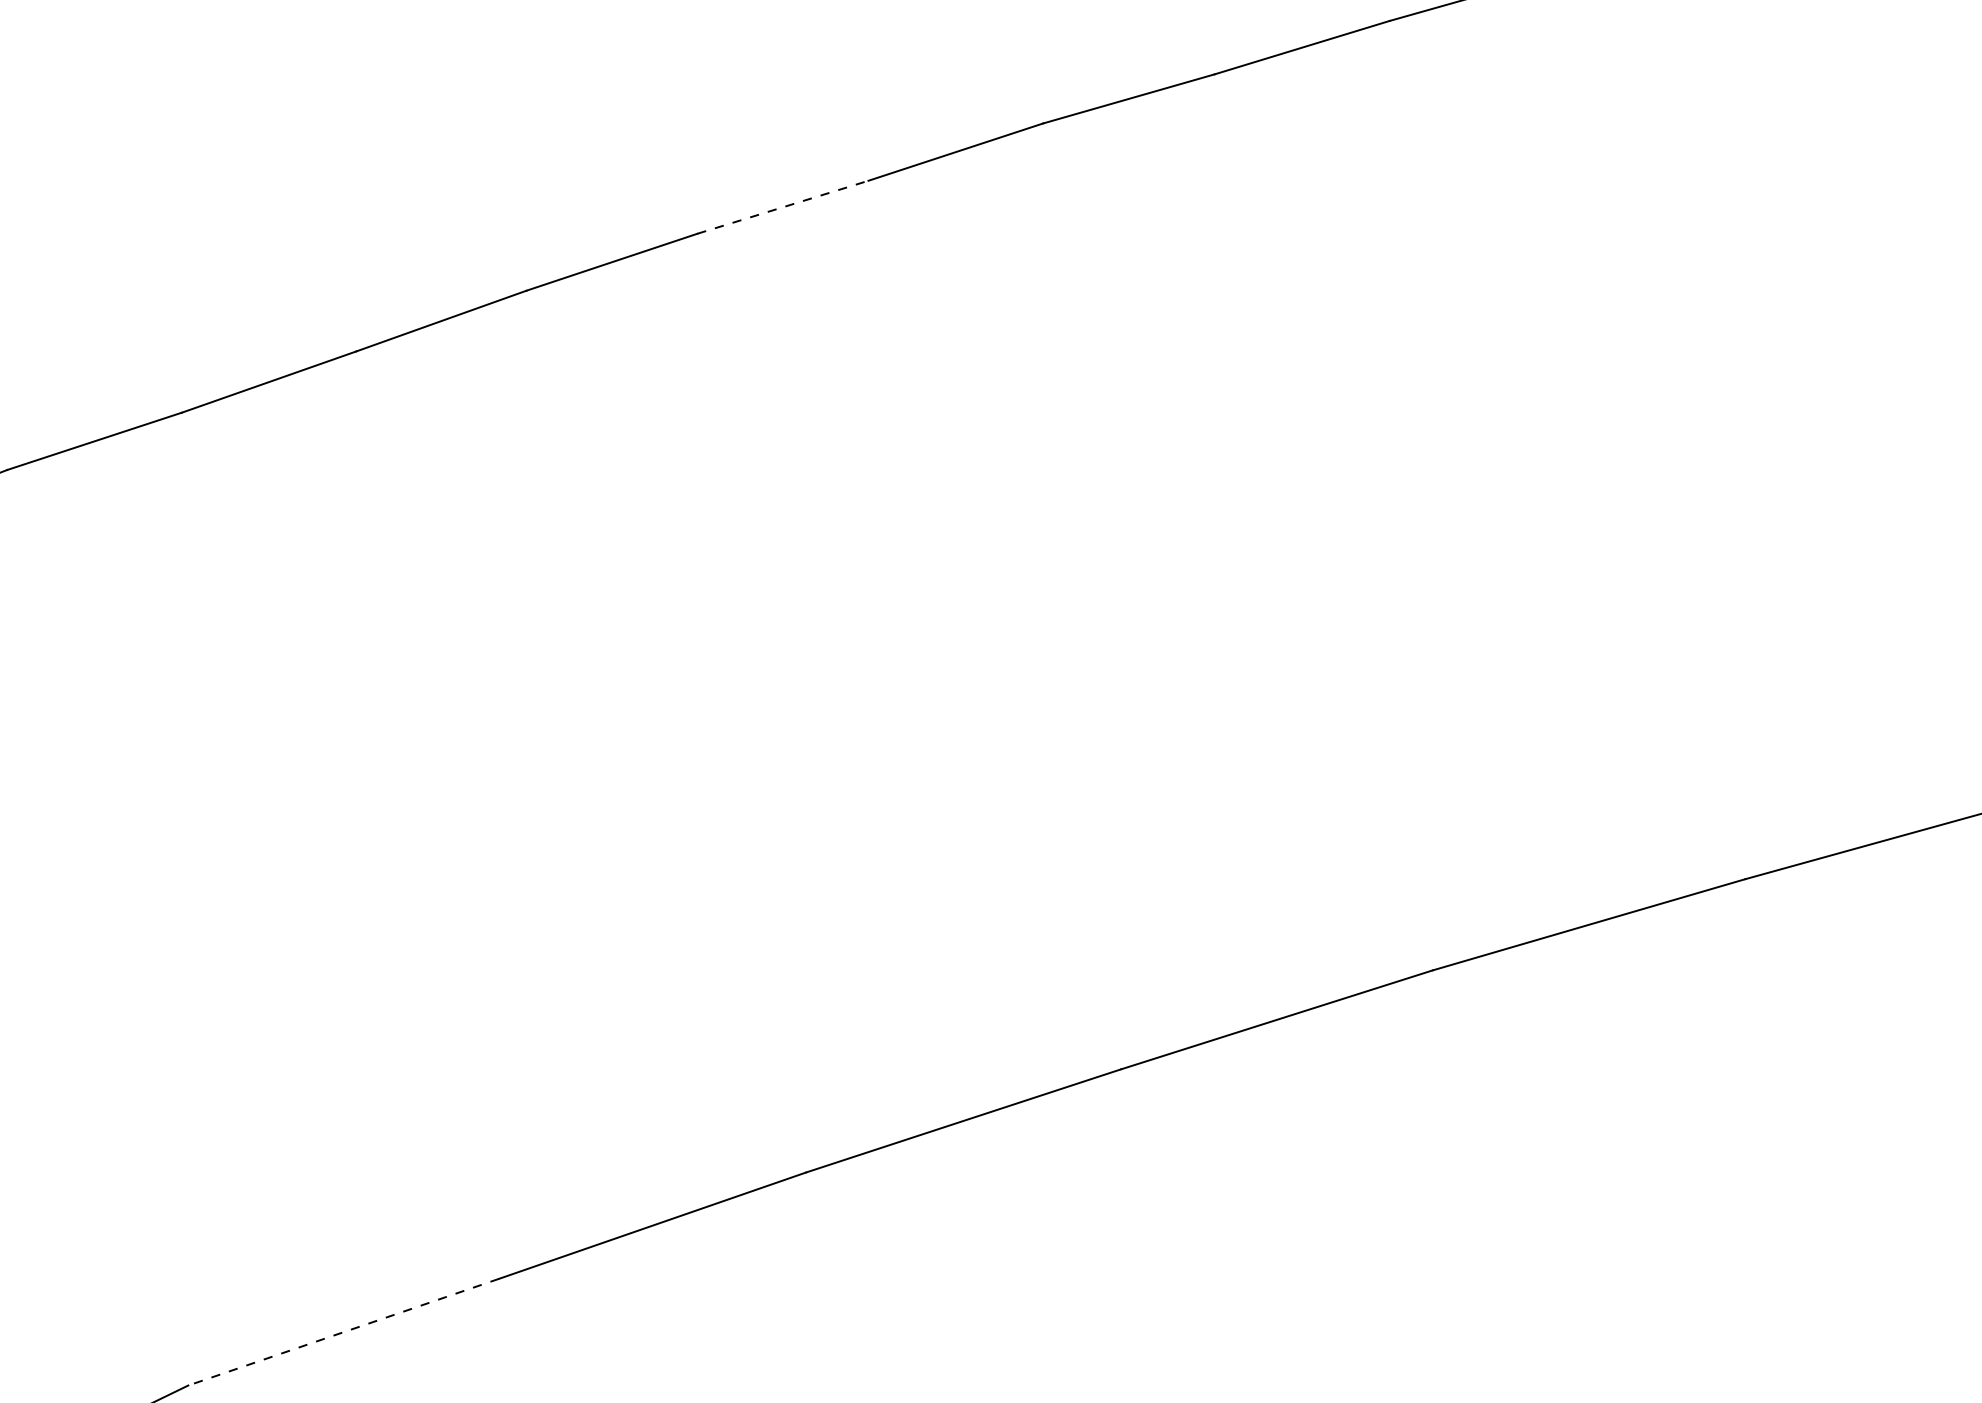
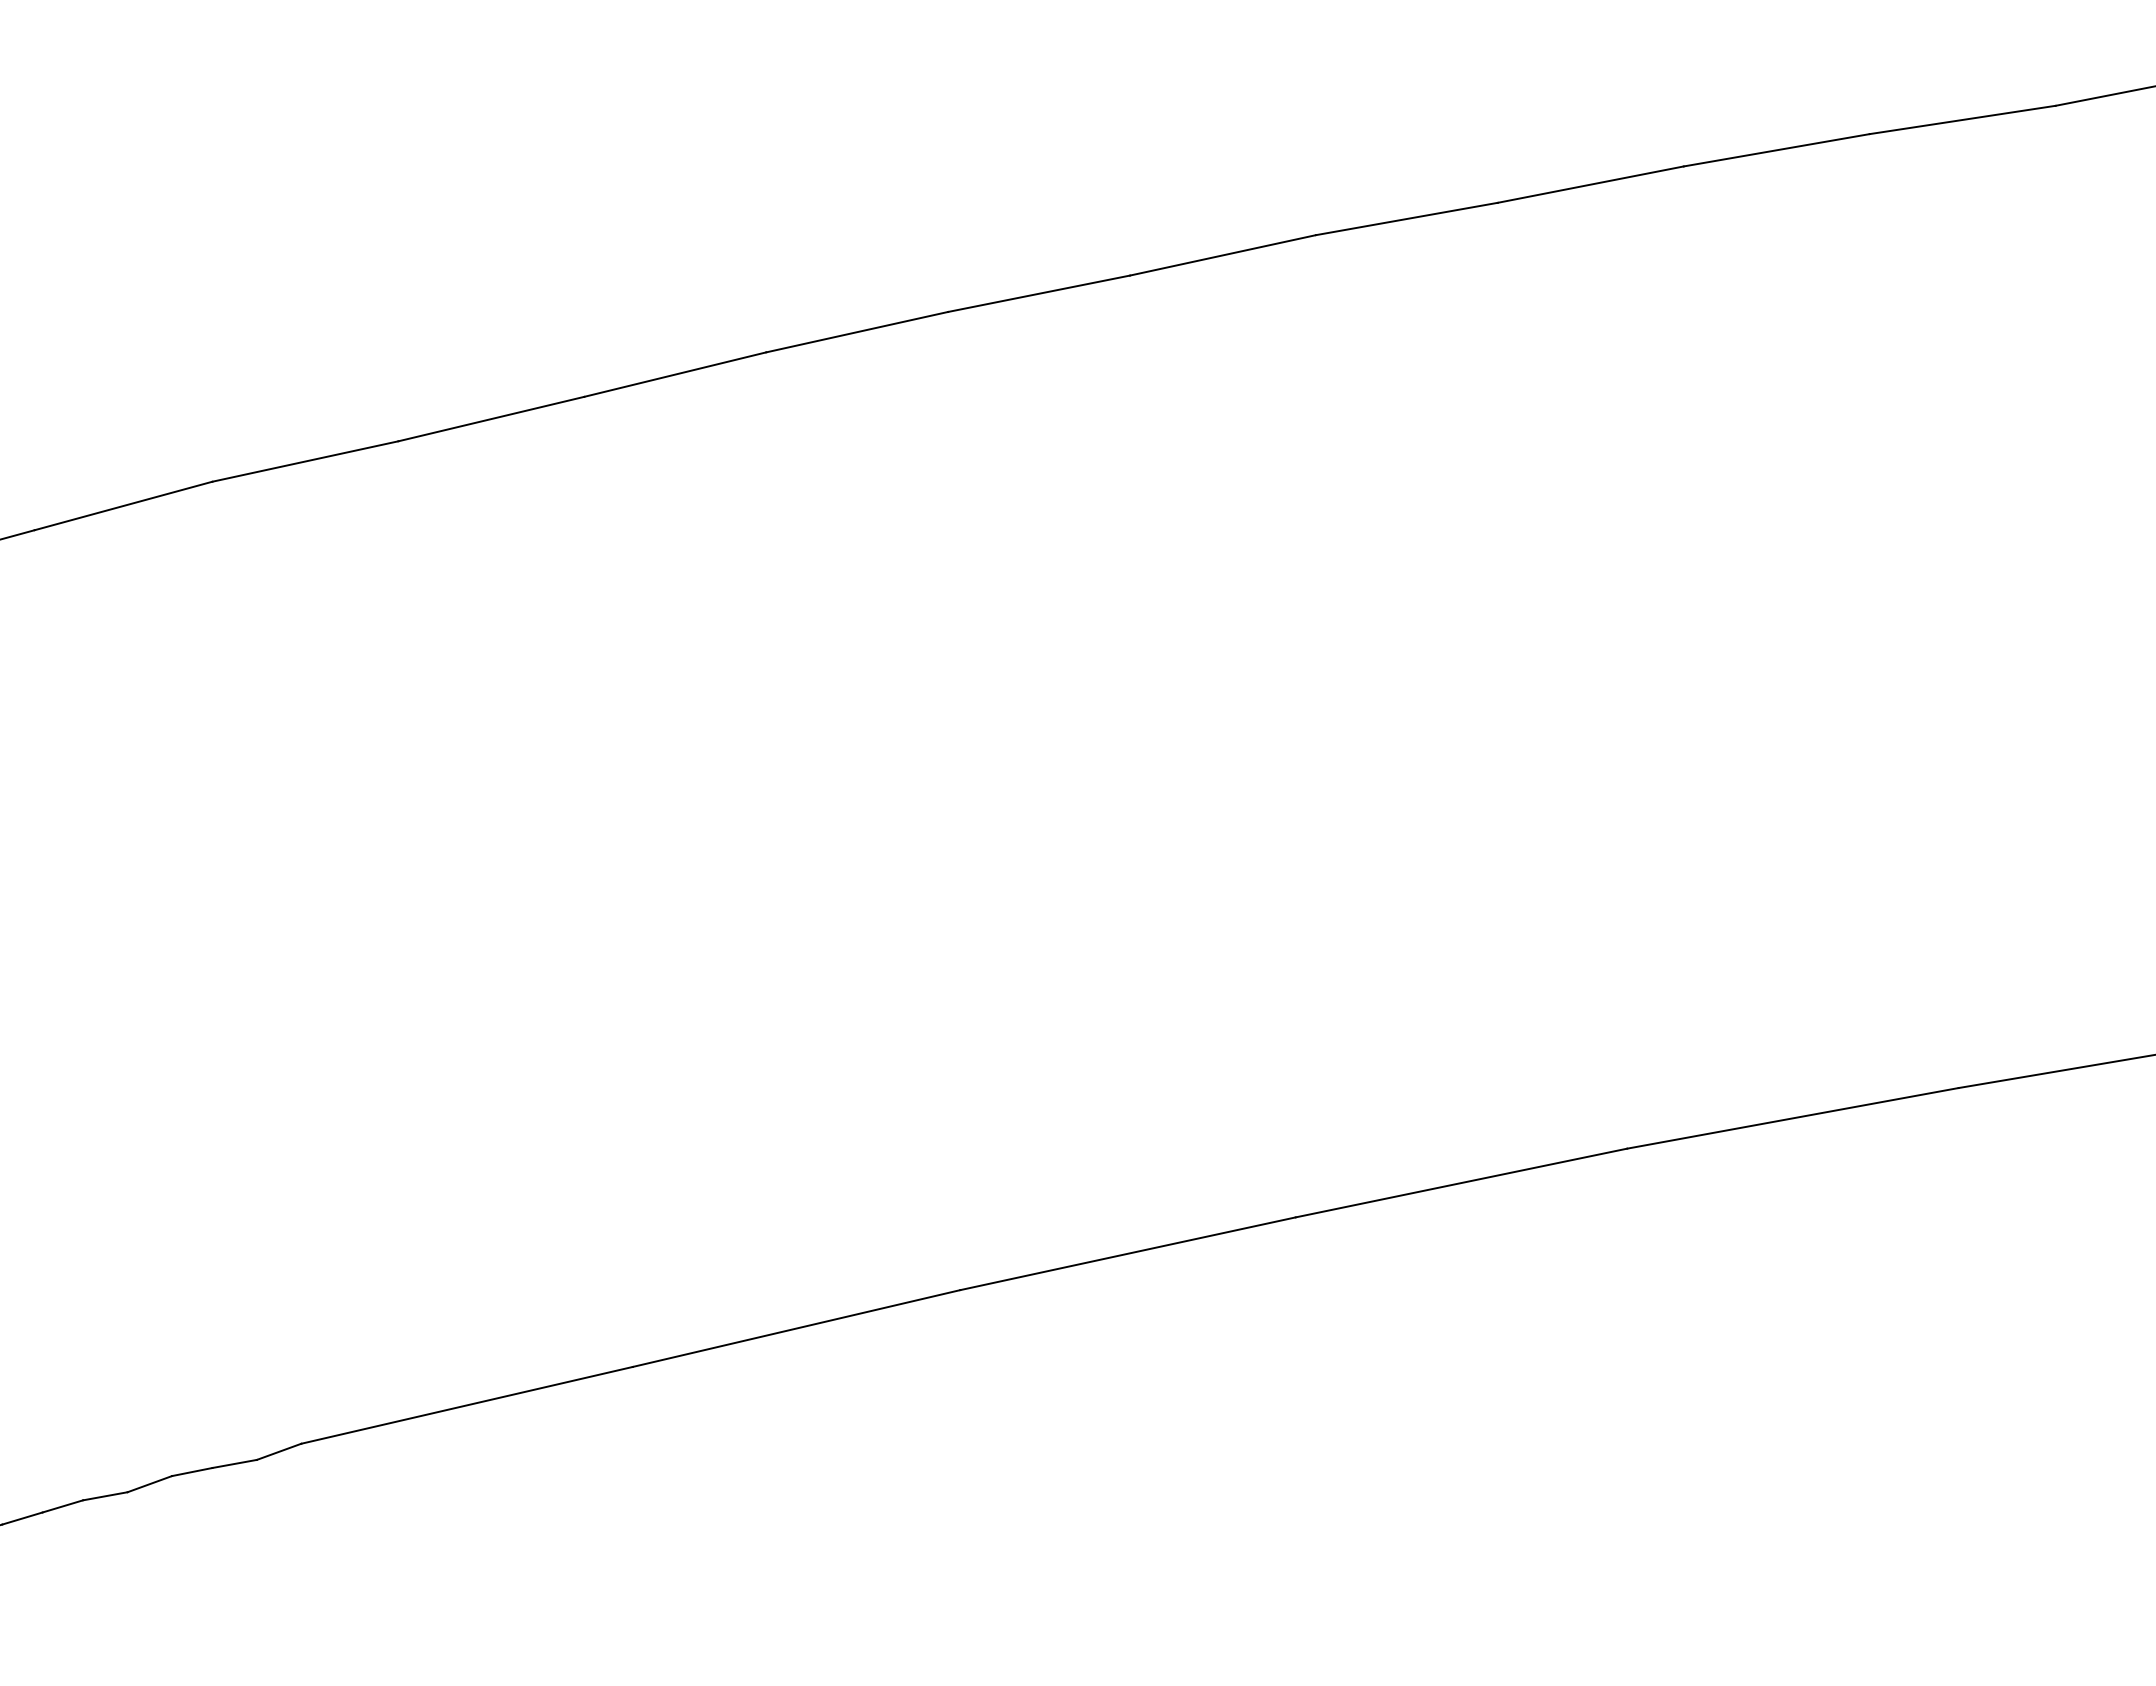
line: (783, 206) -> (1039, 293), dashed -> solid
line: (343, 1332) -> (466, 1405), dashed -> solid

